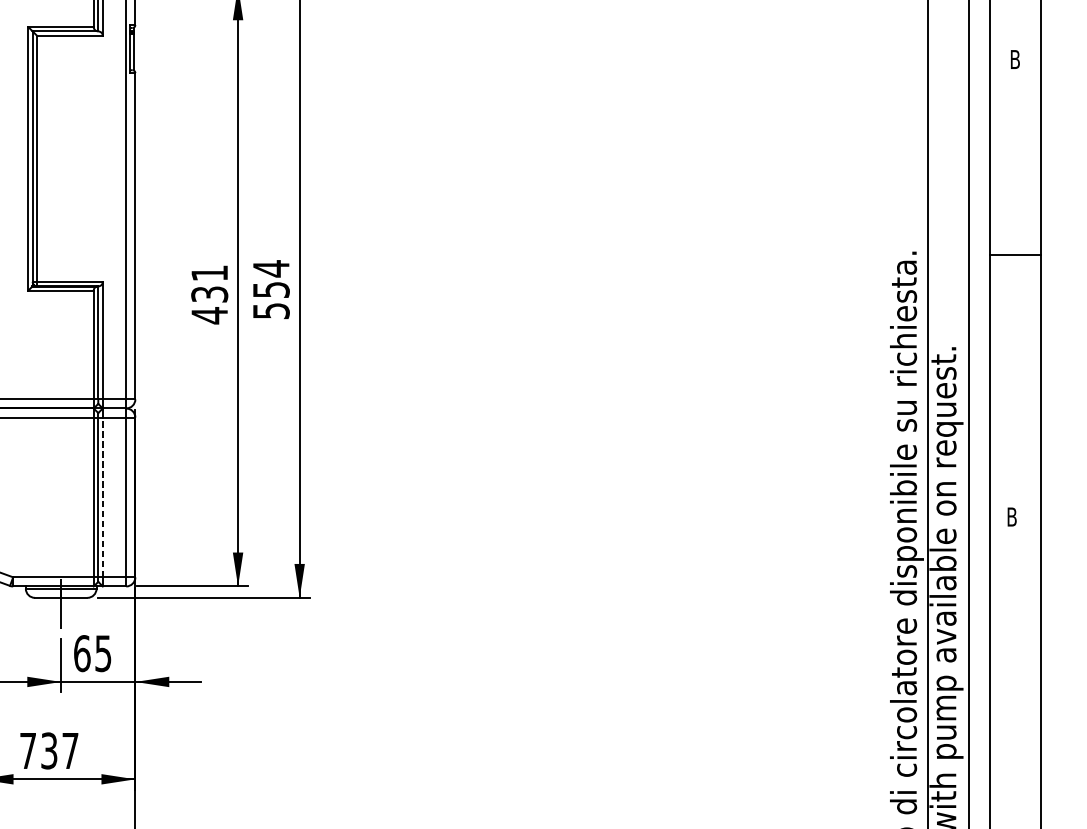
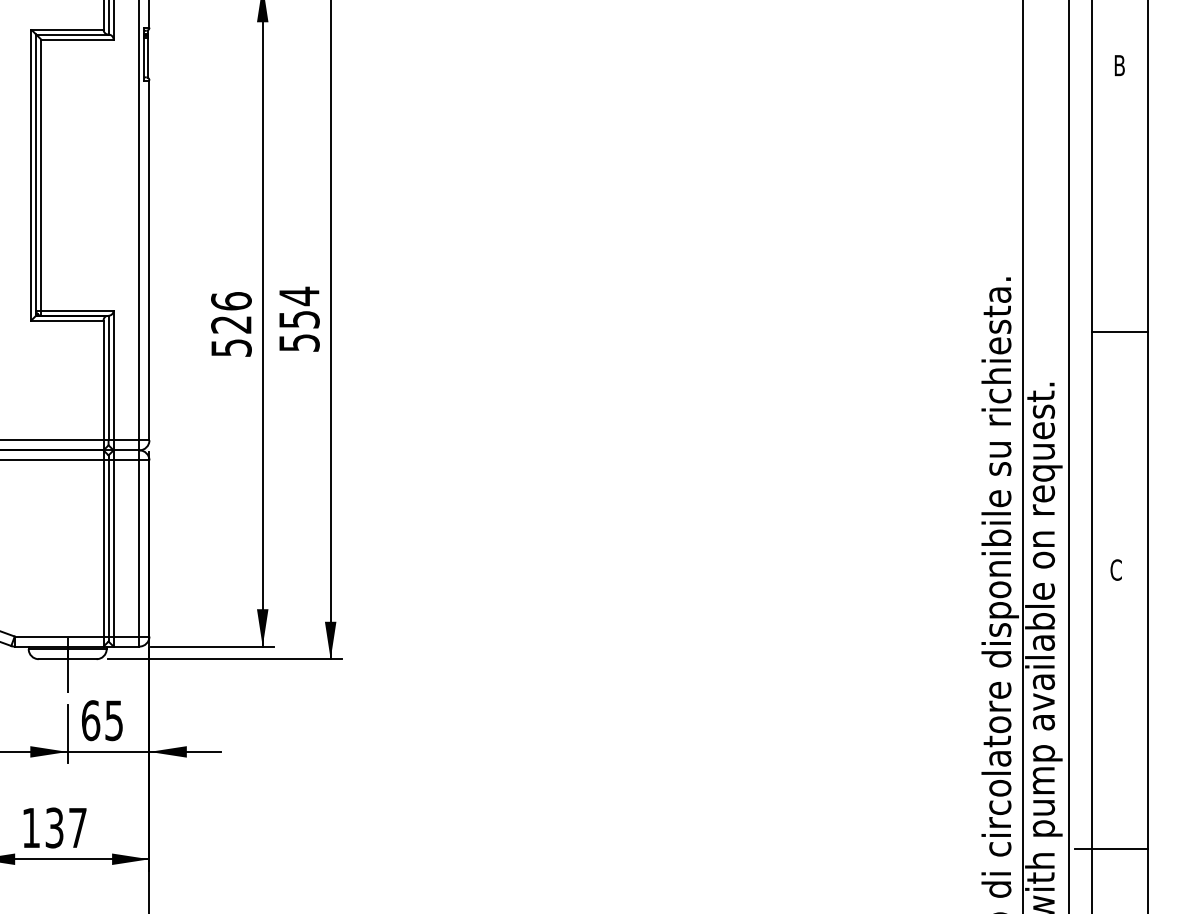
line: (1015, 255) -> (1119, 331), moved
text: (209, 294) -> (231, 324), 431 -> 526
line: (102, 496) -> (113, 547), dashed -> solid
text: (1011, 516) -> (1115, 569), B -> C
text: (27, 750) -> (30, 827), 737 -> 137
line: (1007, 770) -> (1111, 849), added

